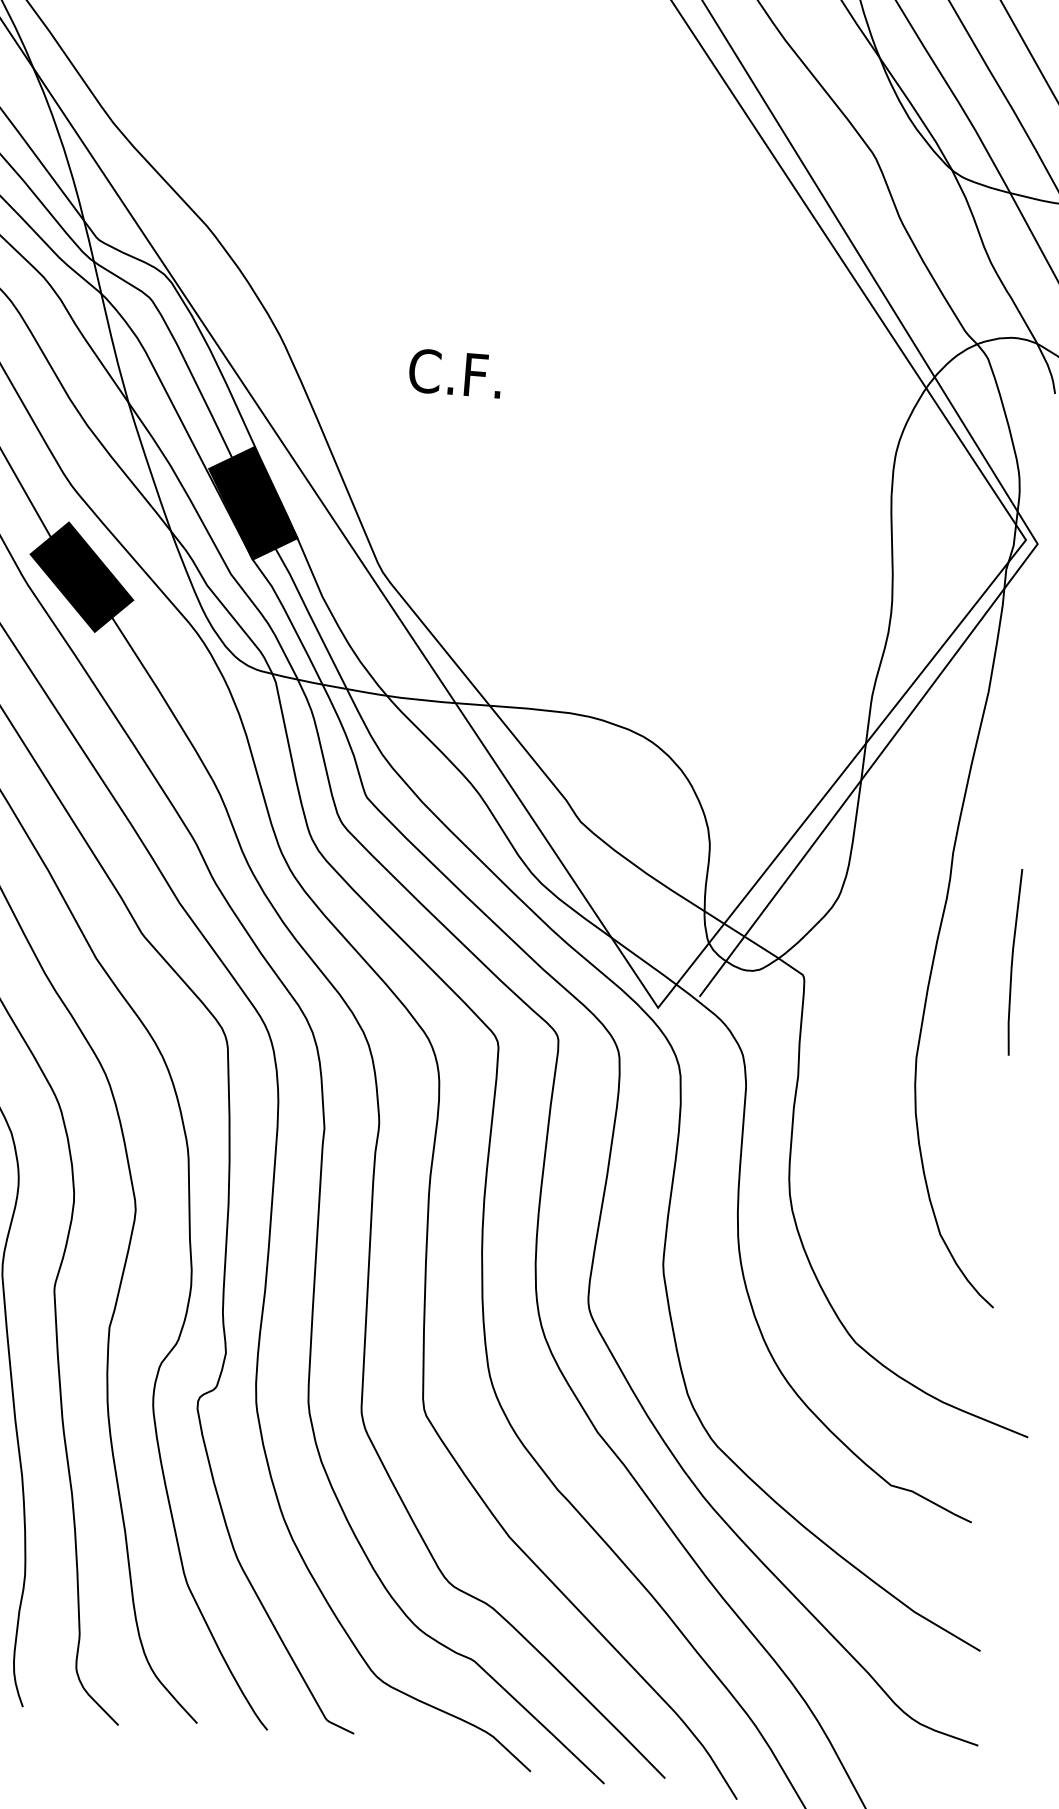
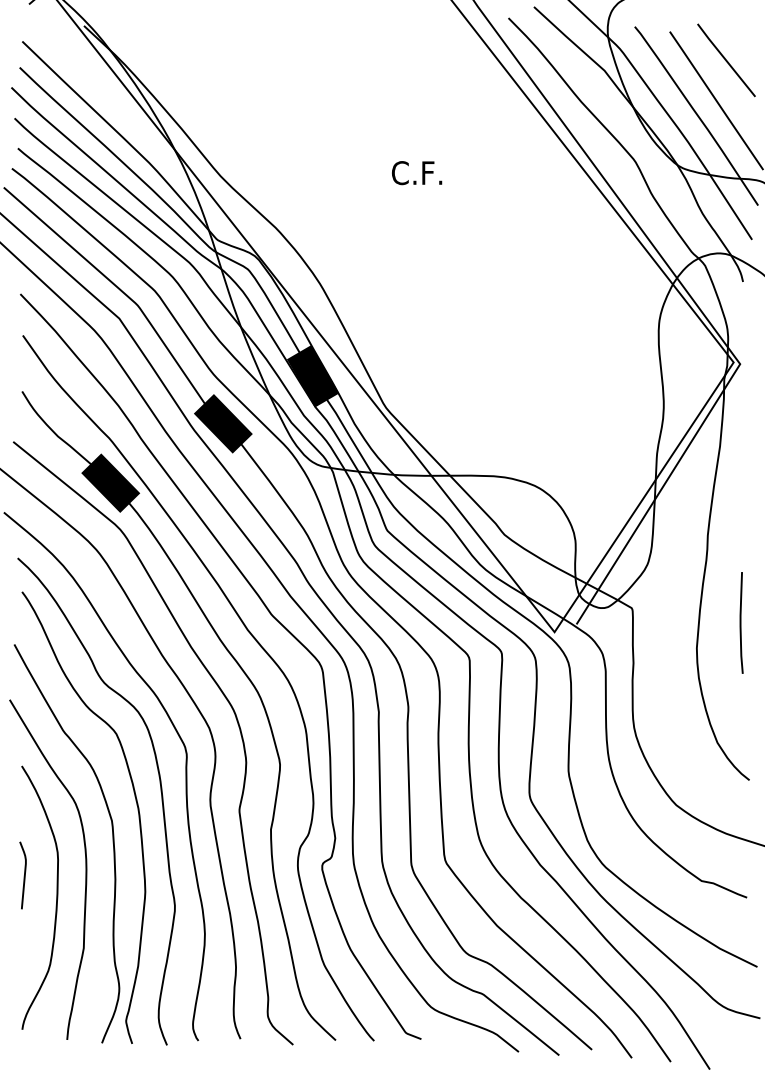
text: (456, 374) -> (417, 173), moved
line: (1013, 961) -> (741, 622), moved

